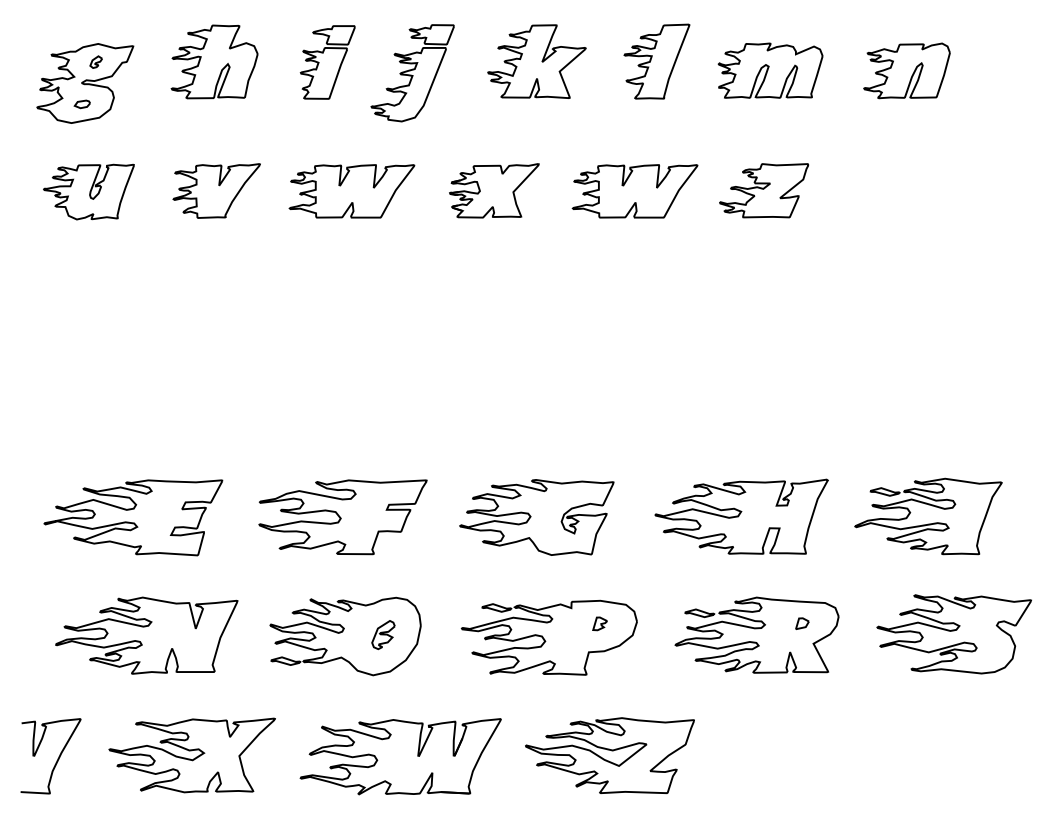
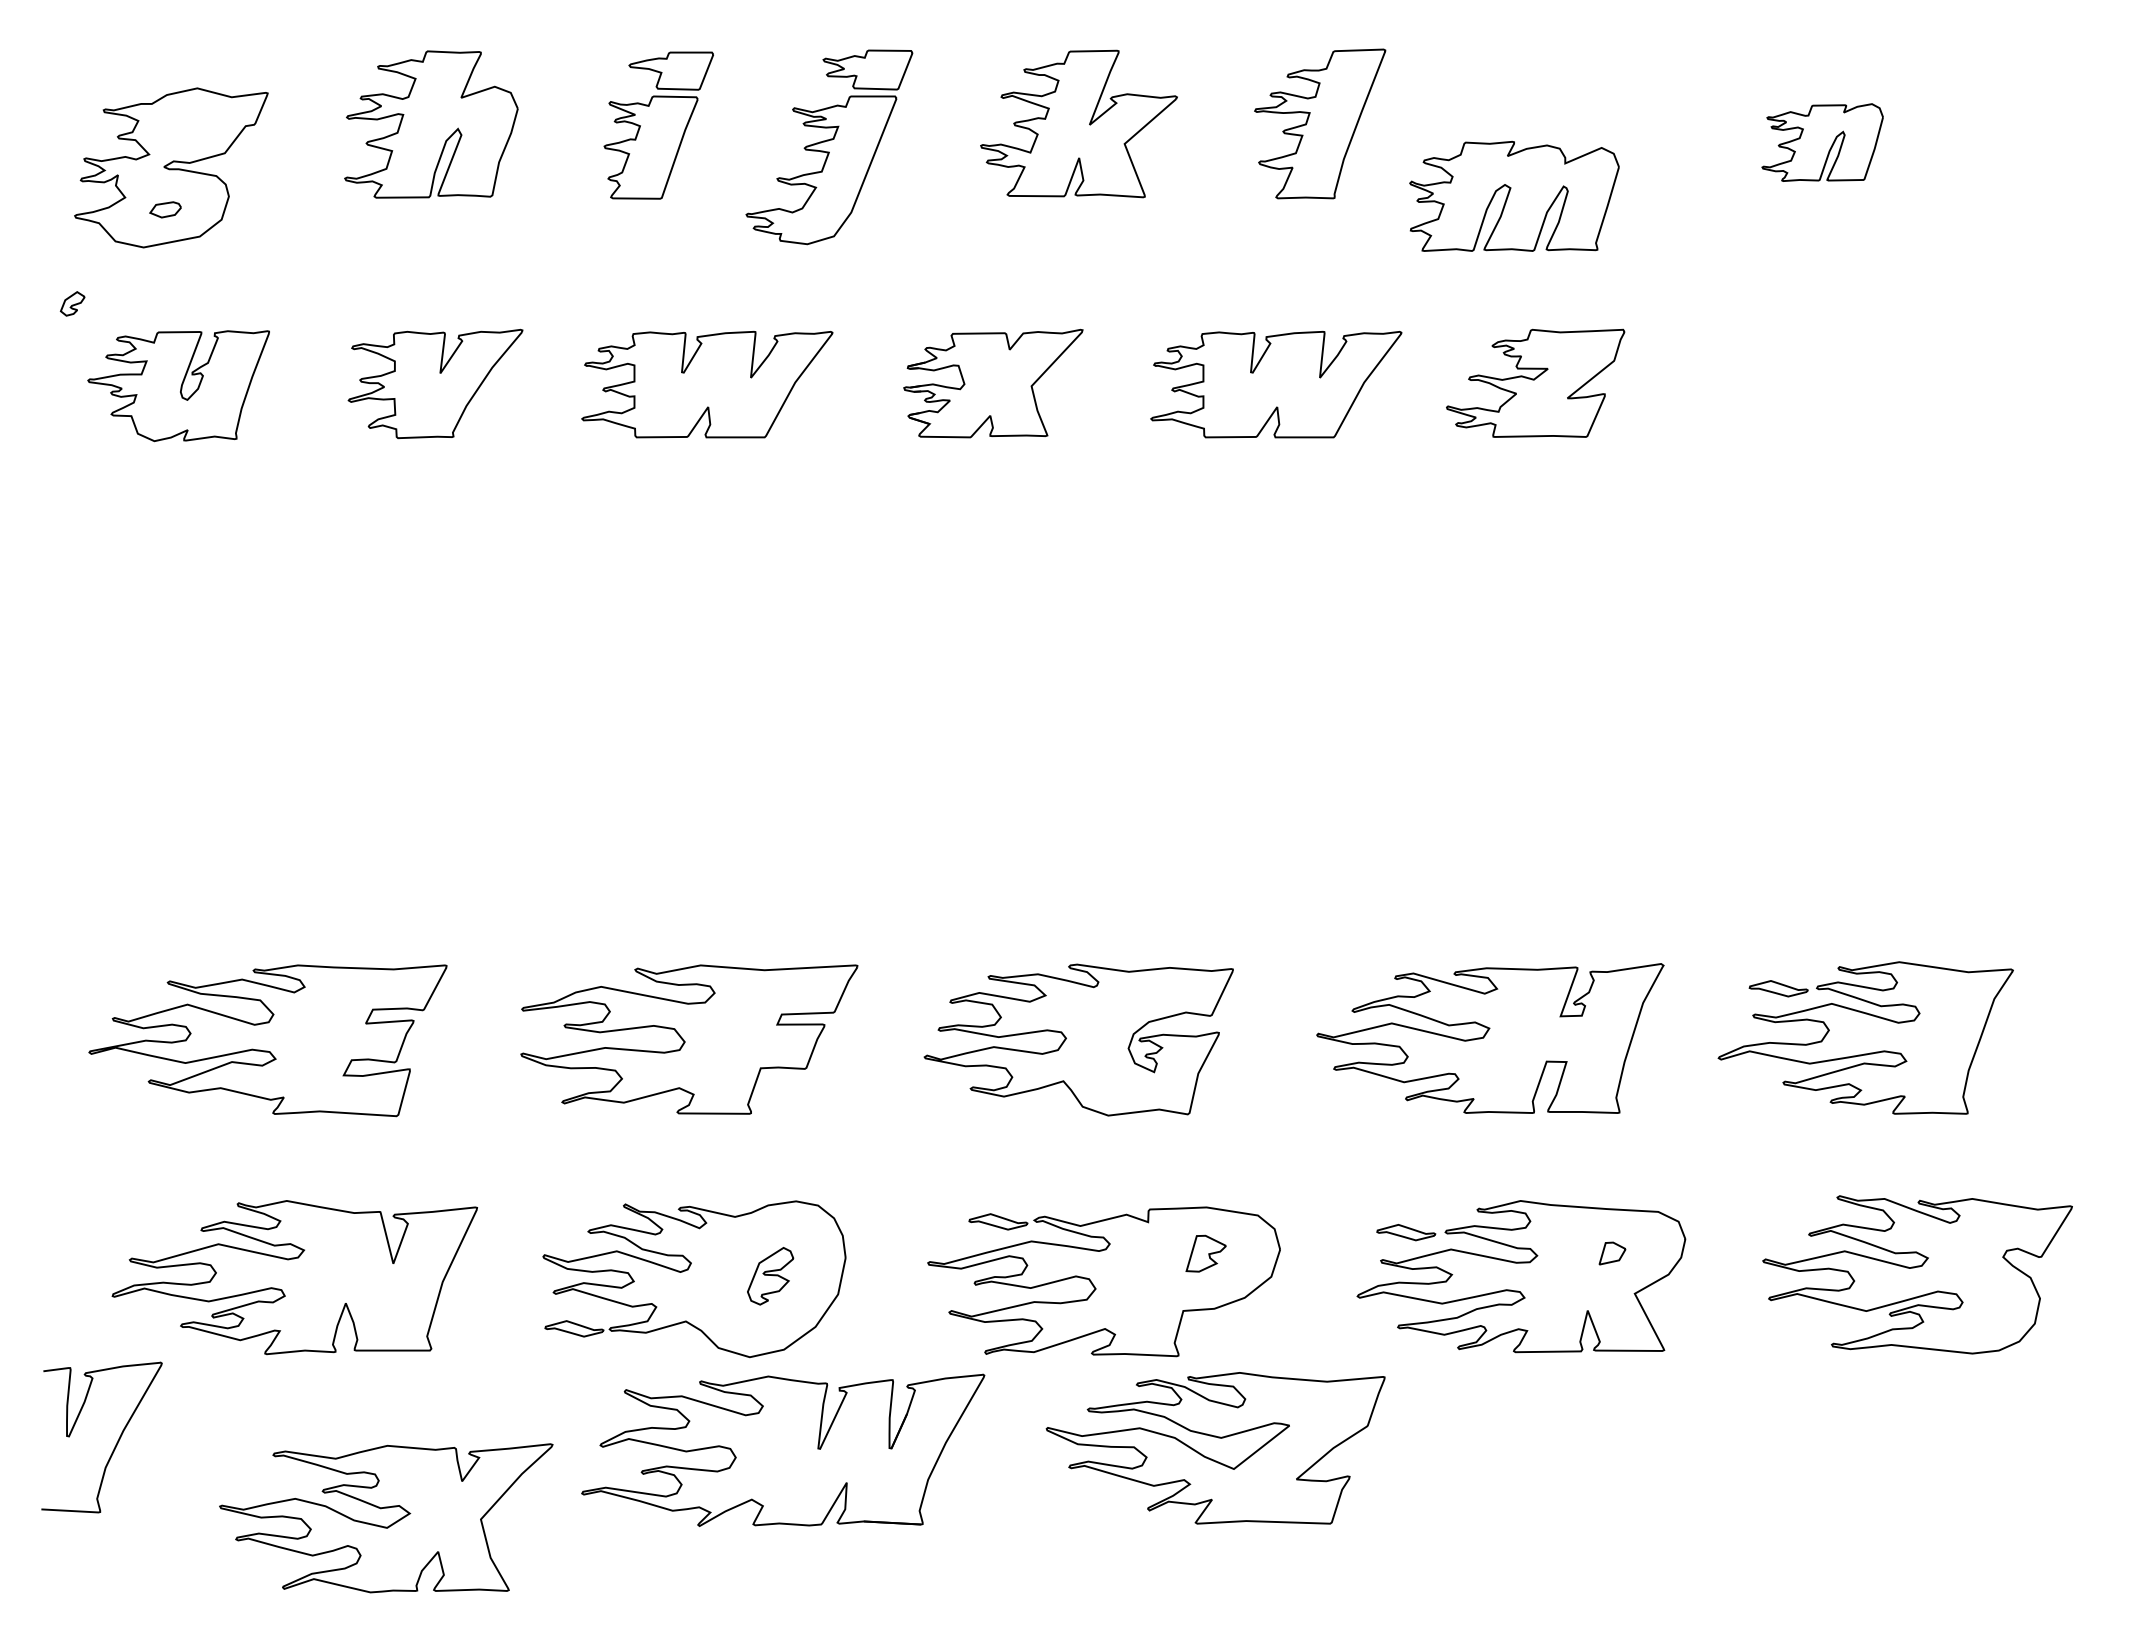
part: (95, 61) -> (71, 302), moved
part: (770, 70) -> (1514, 196), moved
part: (906, 70) -> (1821, 141), size x0.7
part: (599, 623) -> (1204, 1253), size x1.4
part: (609, 755) -> (1214, 1447), moved
part: (400, 756) -> (782, 1449), moved
curve: (56, 760) -> (113, 1445), moved

